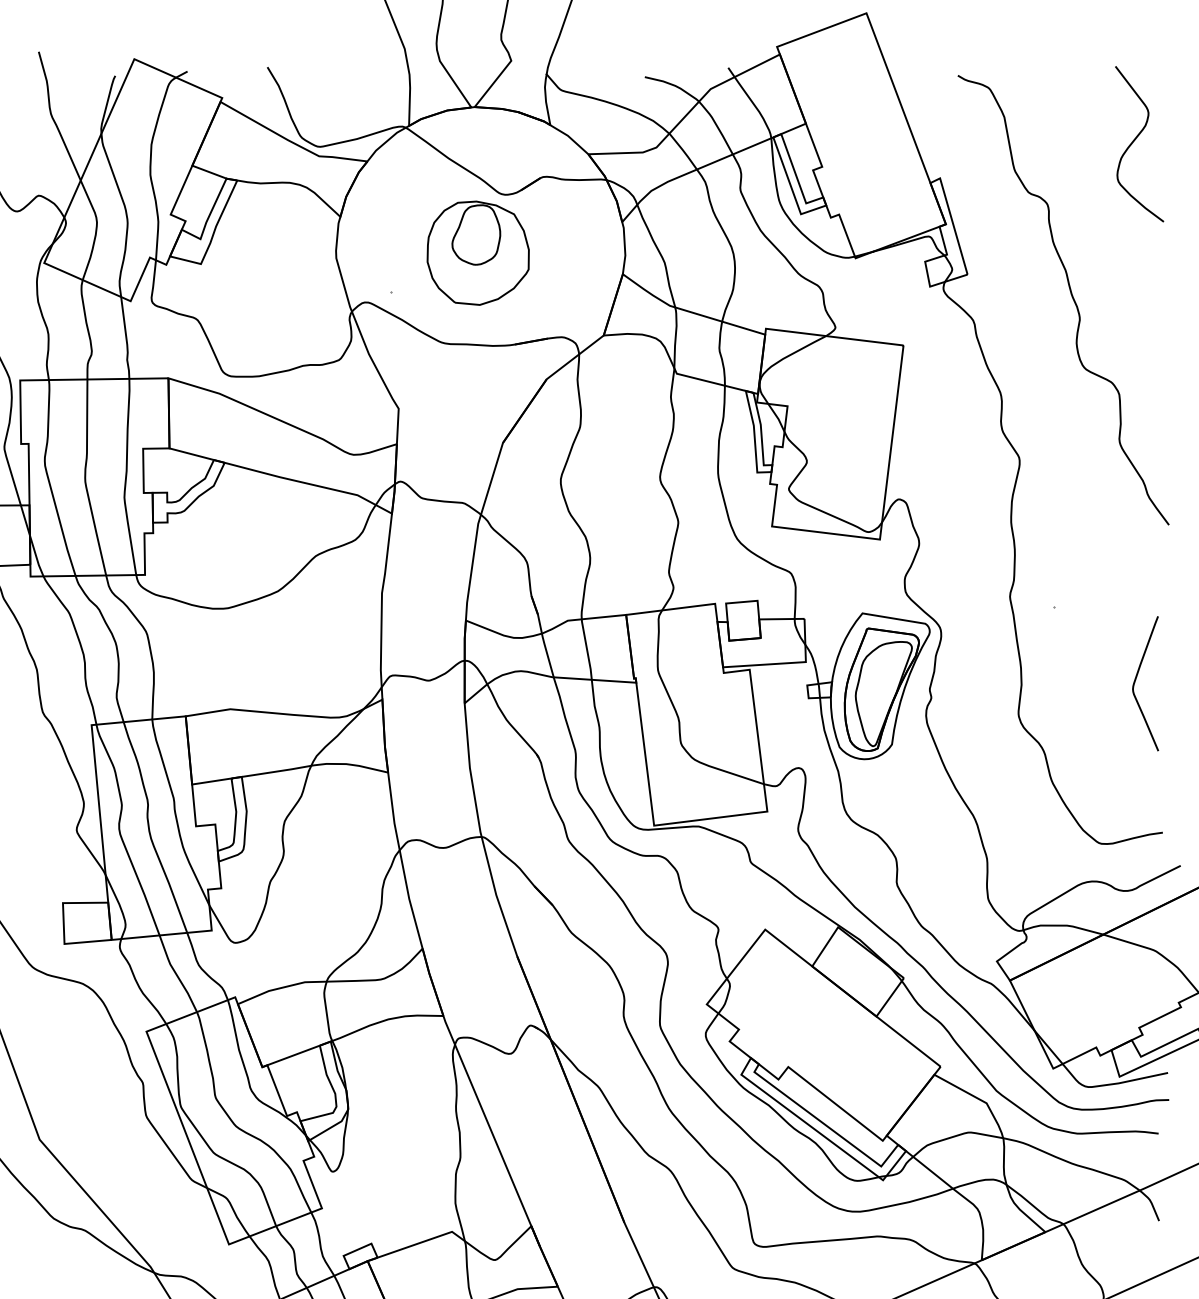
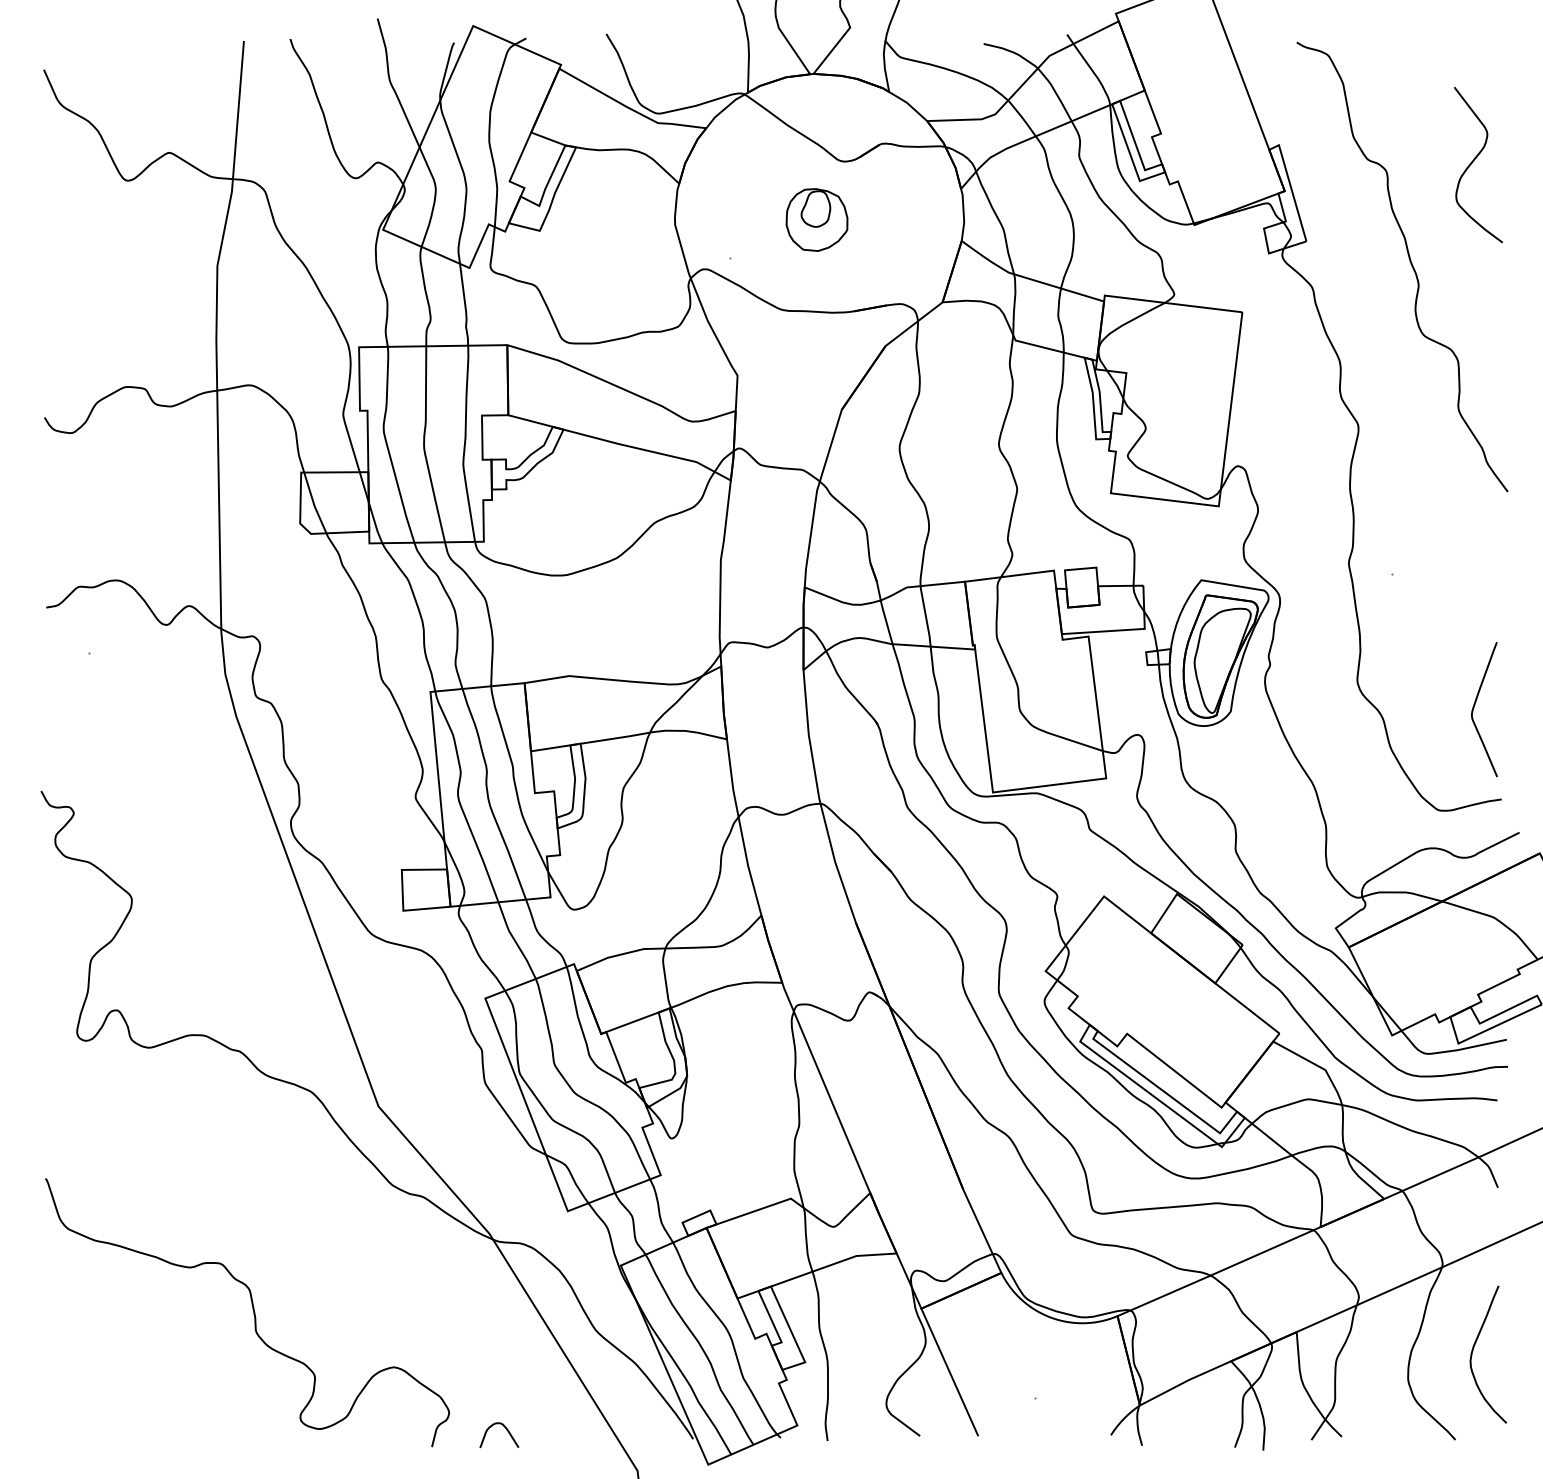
curve: (1134, 141) -> (1473, 162), moved
part: (477, 252) -> (816, 219), size x0.6
curve: (1136, 679) -> (1475, 705), moved

